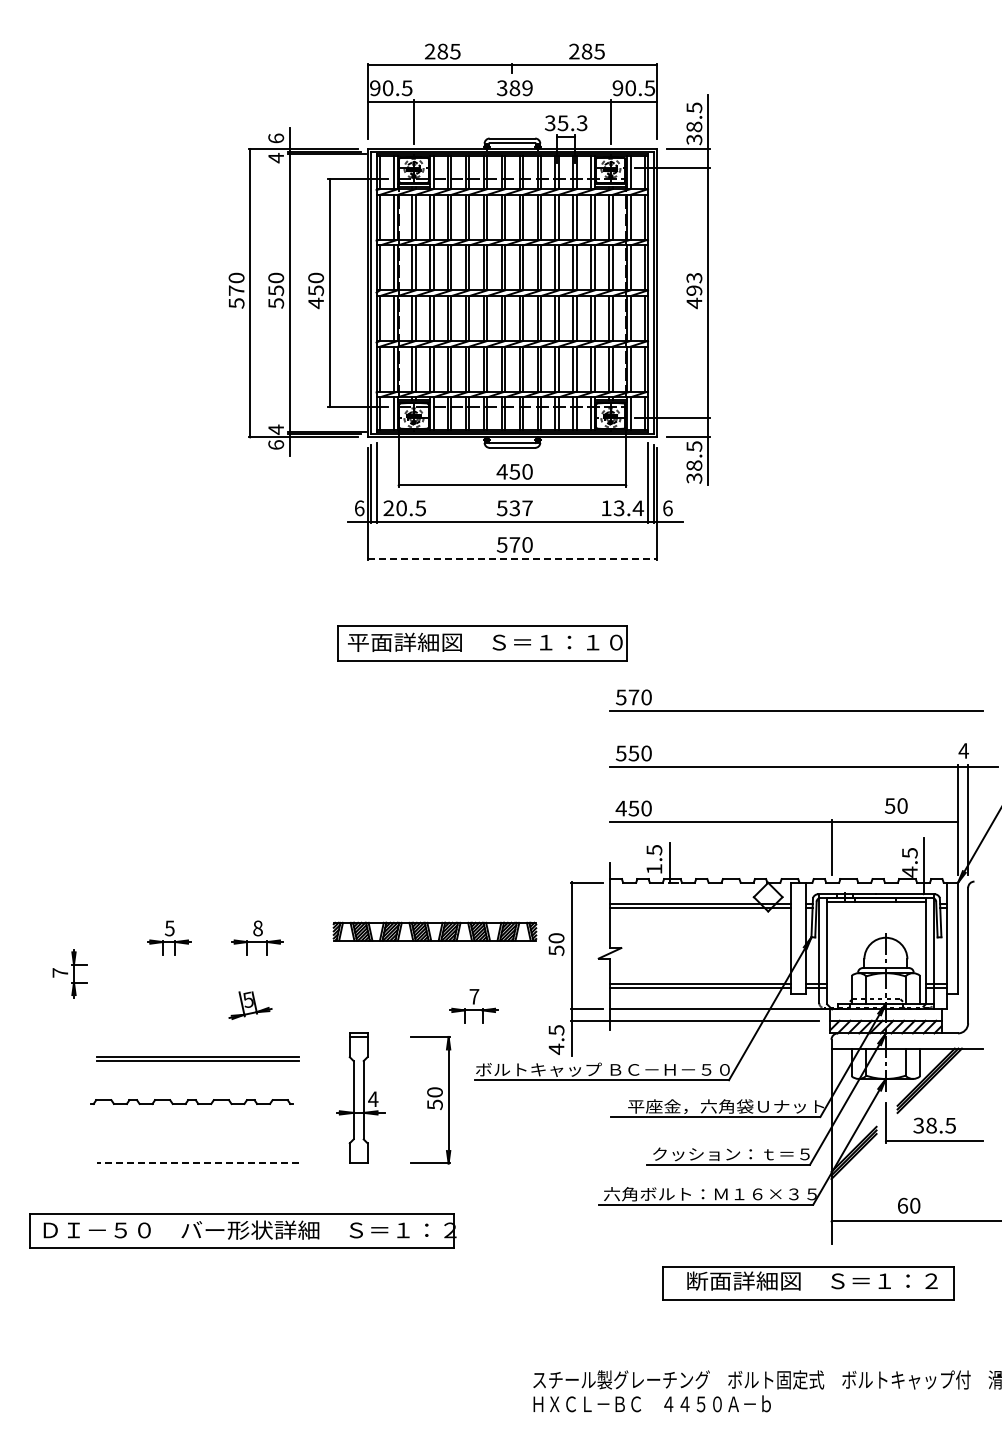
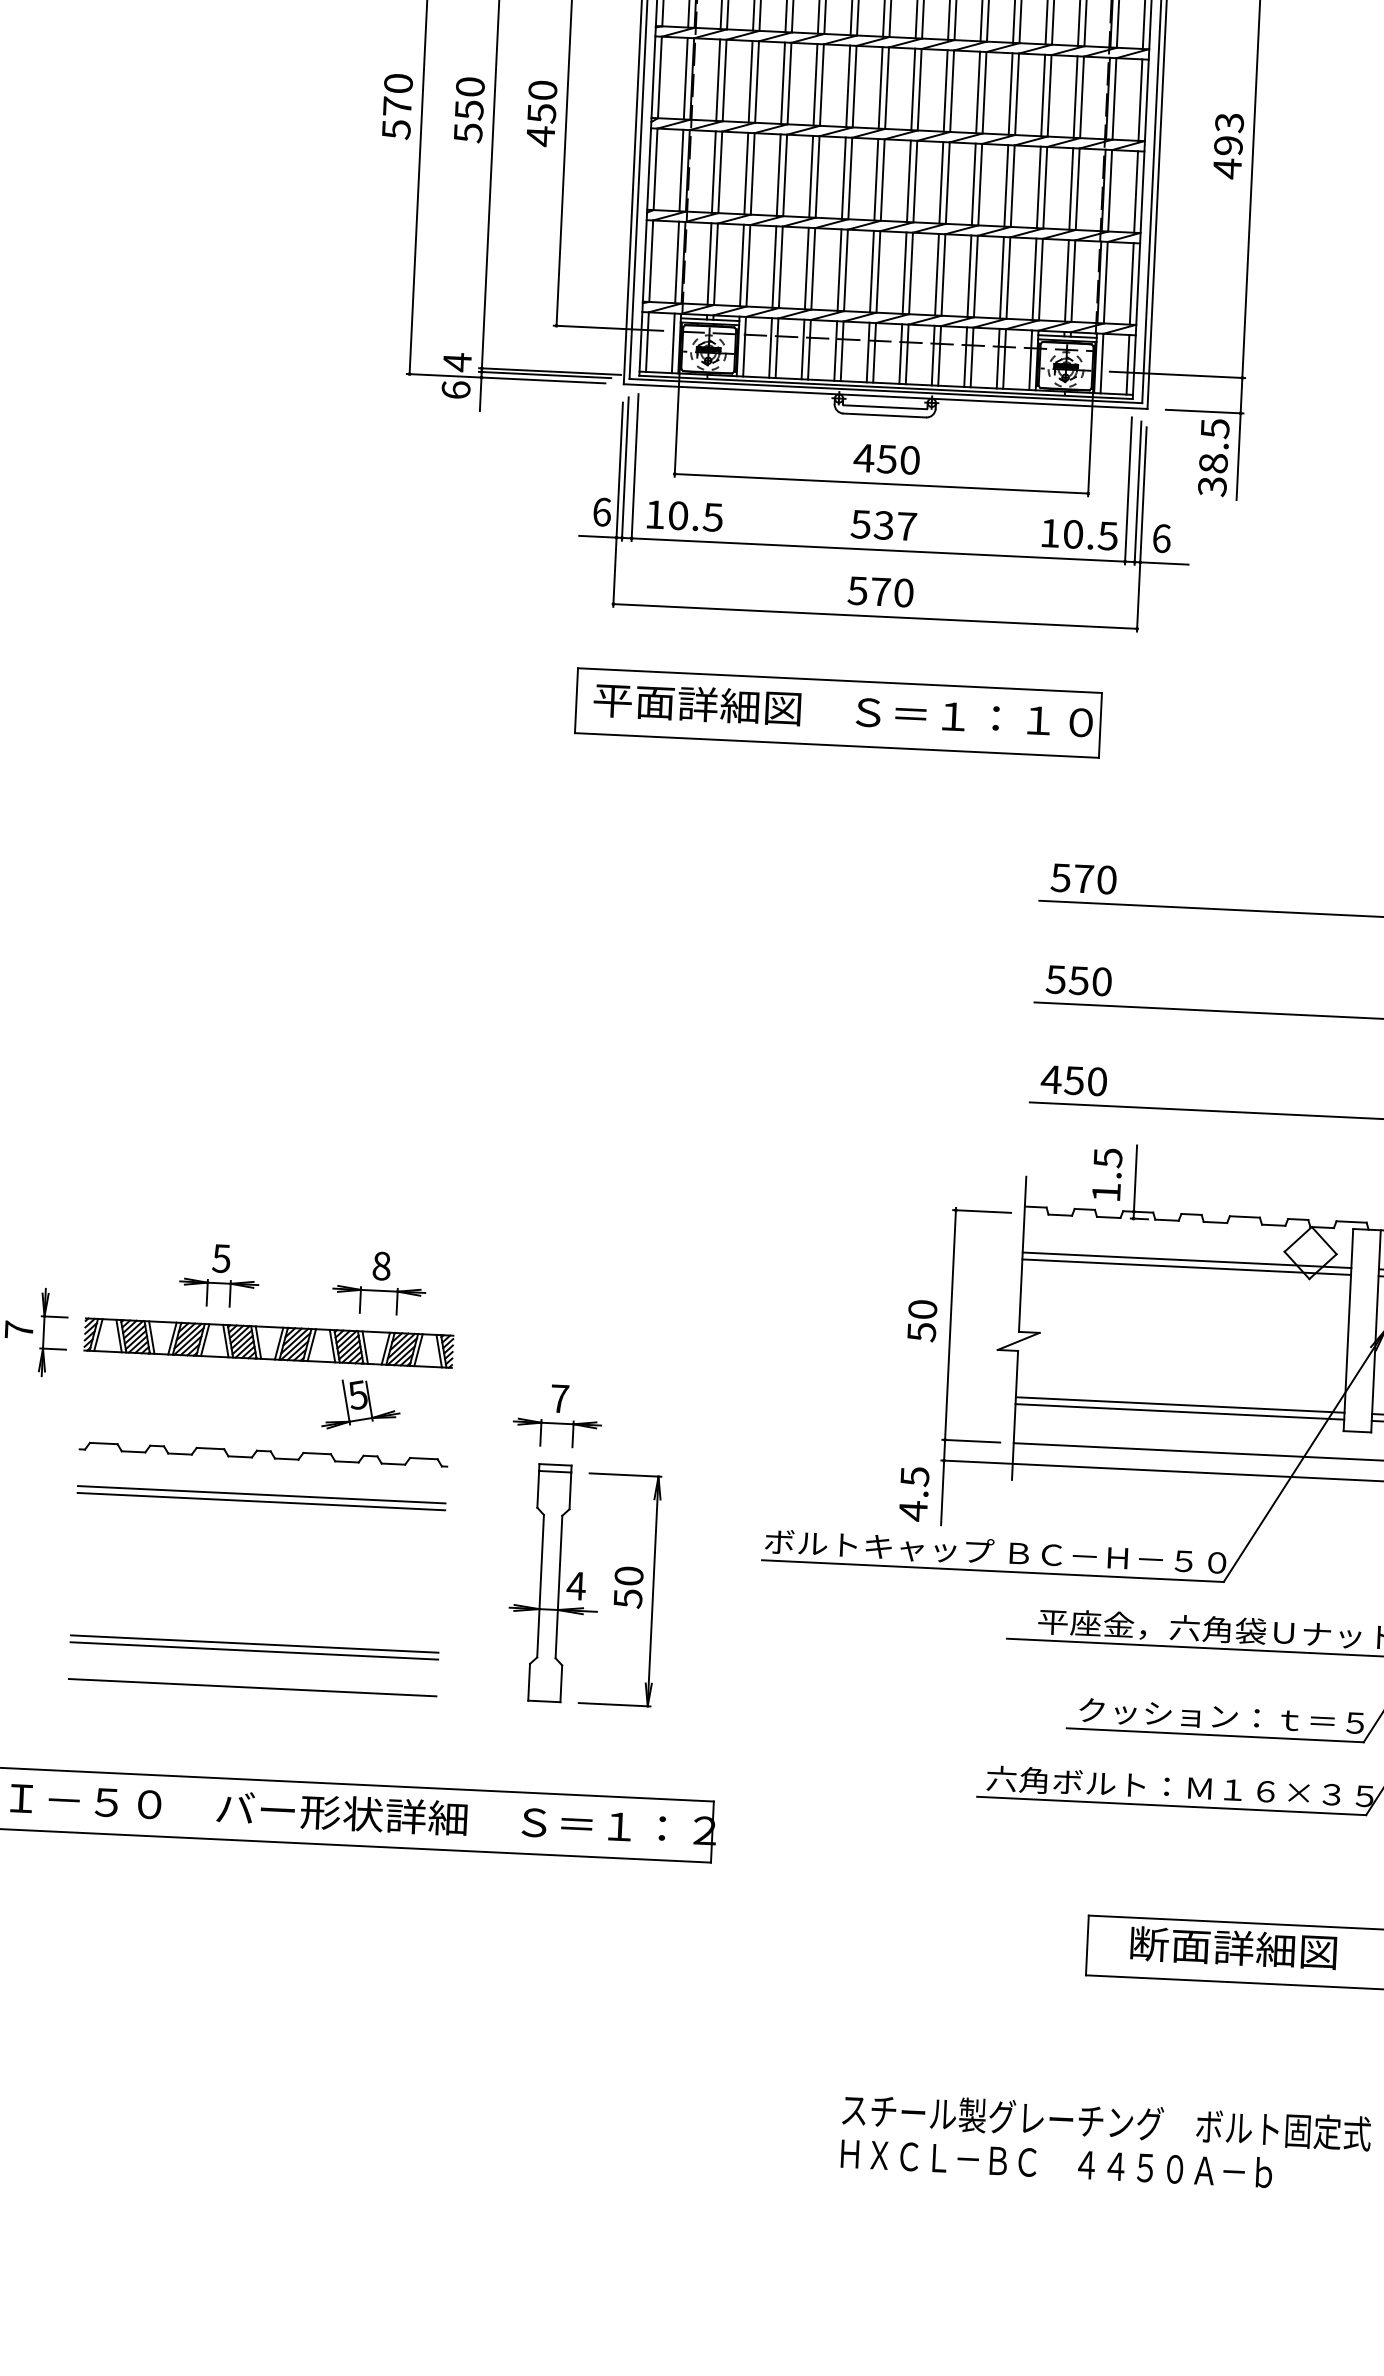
text: (388, 507) -> (654, 513), 20.5 -> 10.5
text: (628, 508) -> (1090, 535), 13.4 -> 10.5
line: (512, 558) -> (875, 616), dashed -> solid
part: (482, 643) -> (838, 712), moved
part: (434, 931) -> (268, 1342), moved
part: (473, 1006) -> (557, 1416), moved
part: (430, 1100) -> (620, 1590), moved
part: (191, 1101) -> (262, 1453), moved
part: (197, 1140) -> (253, 1645), added
line: (197, 1163) -> (251, 1687), dashed -> solid

